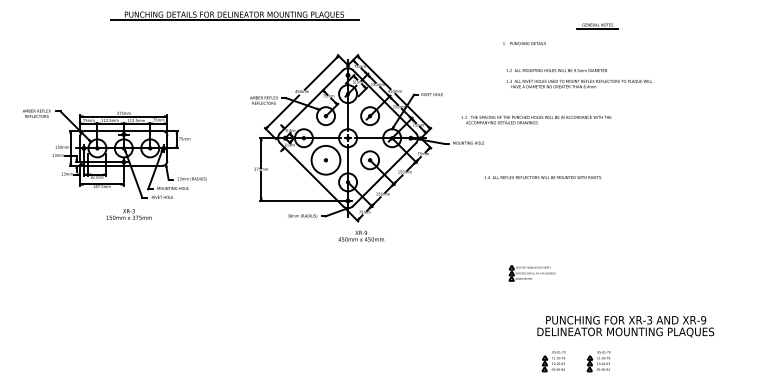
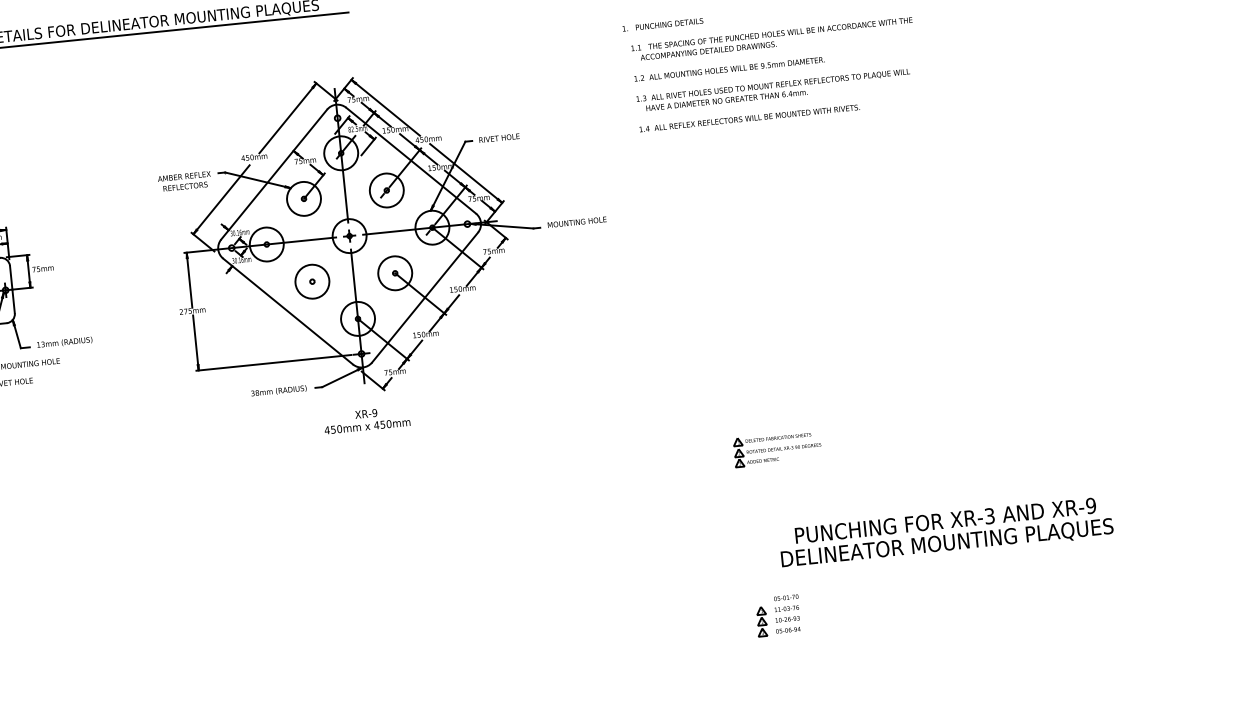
text: (536, 119) -> (772, 38), moved
circle: (325, 160) -> (311, 282), size x0.62
text: (543, 177) -> (749, 118), moved
text: (361, 235) -> (367, 418), moved
part: (531, 273) -> (776, 449), moved
text: (625, 326) -> (945, 532), moved
part: (598, 361) -> (862, 607), removed

